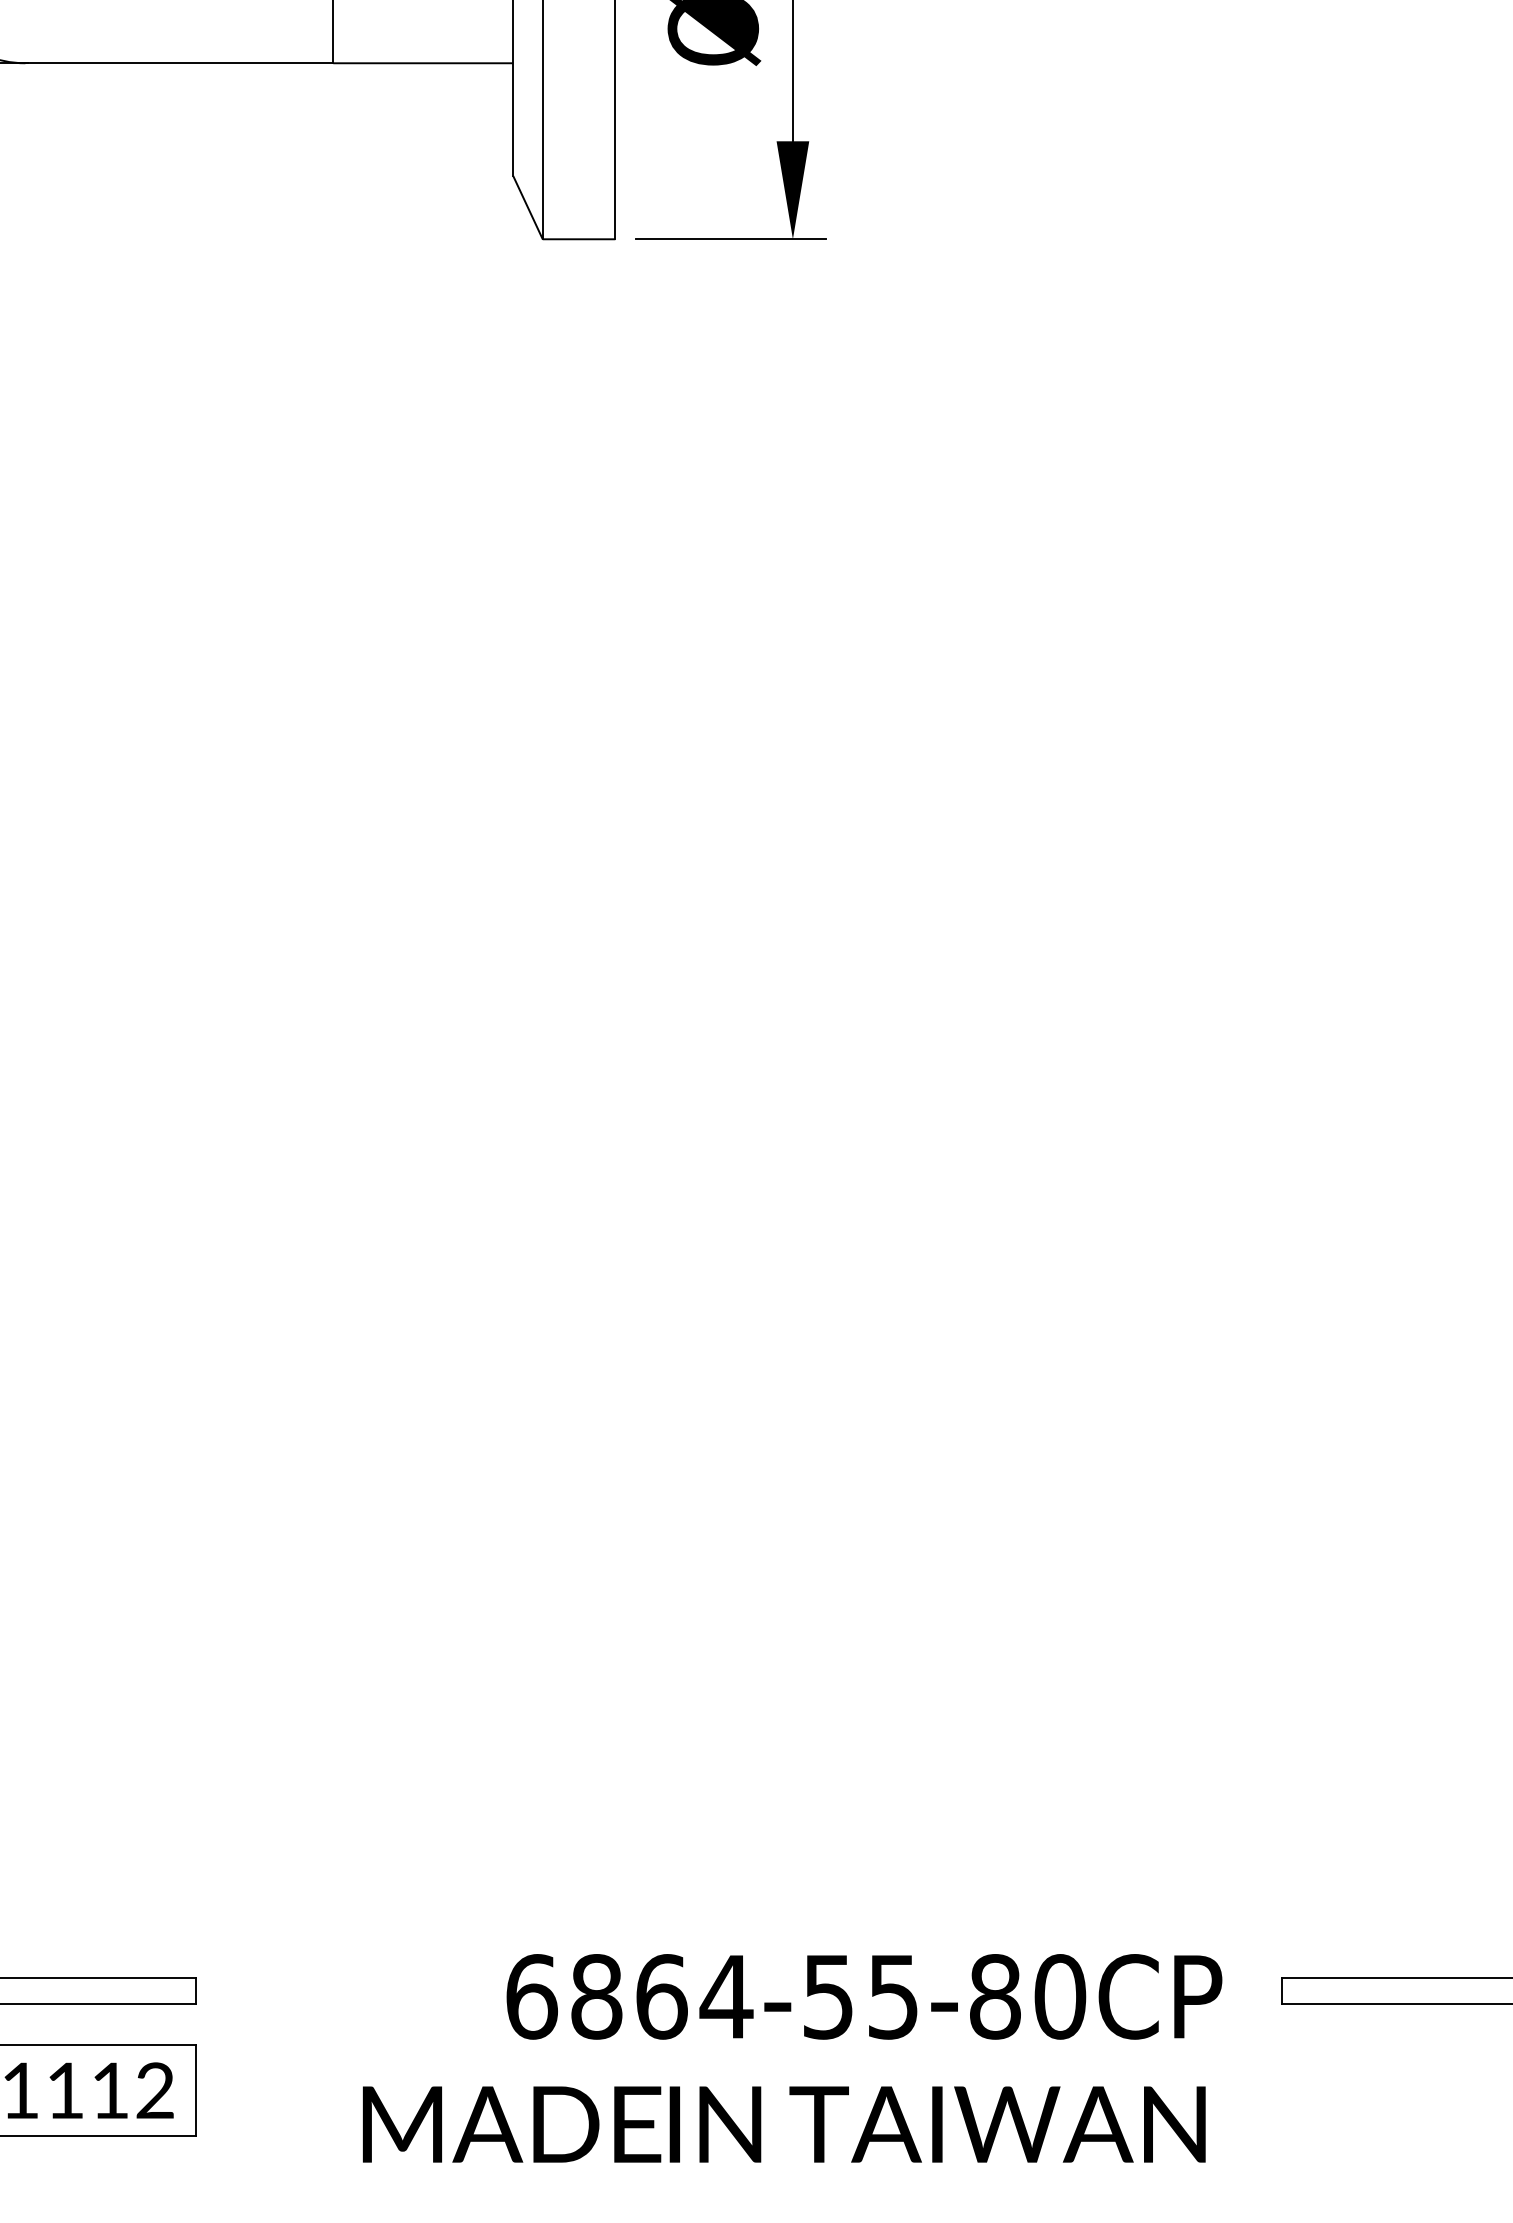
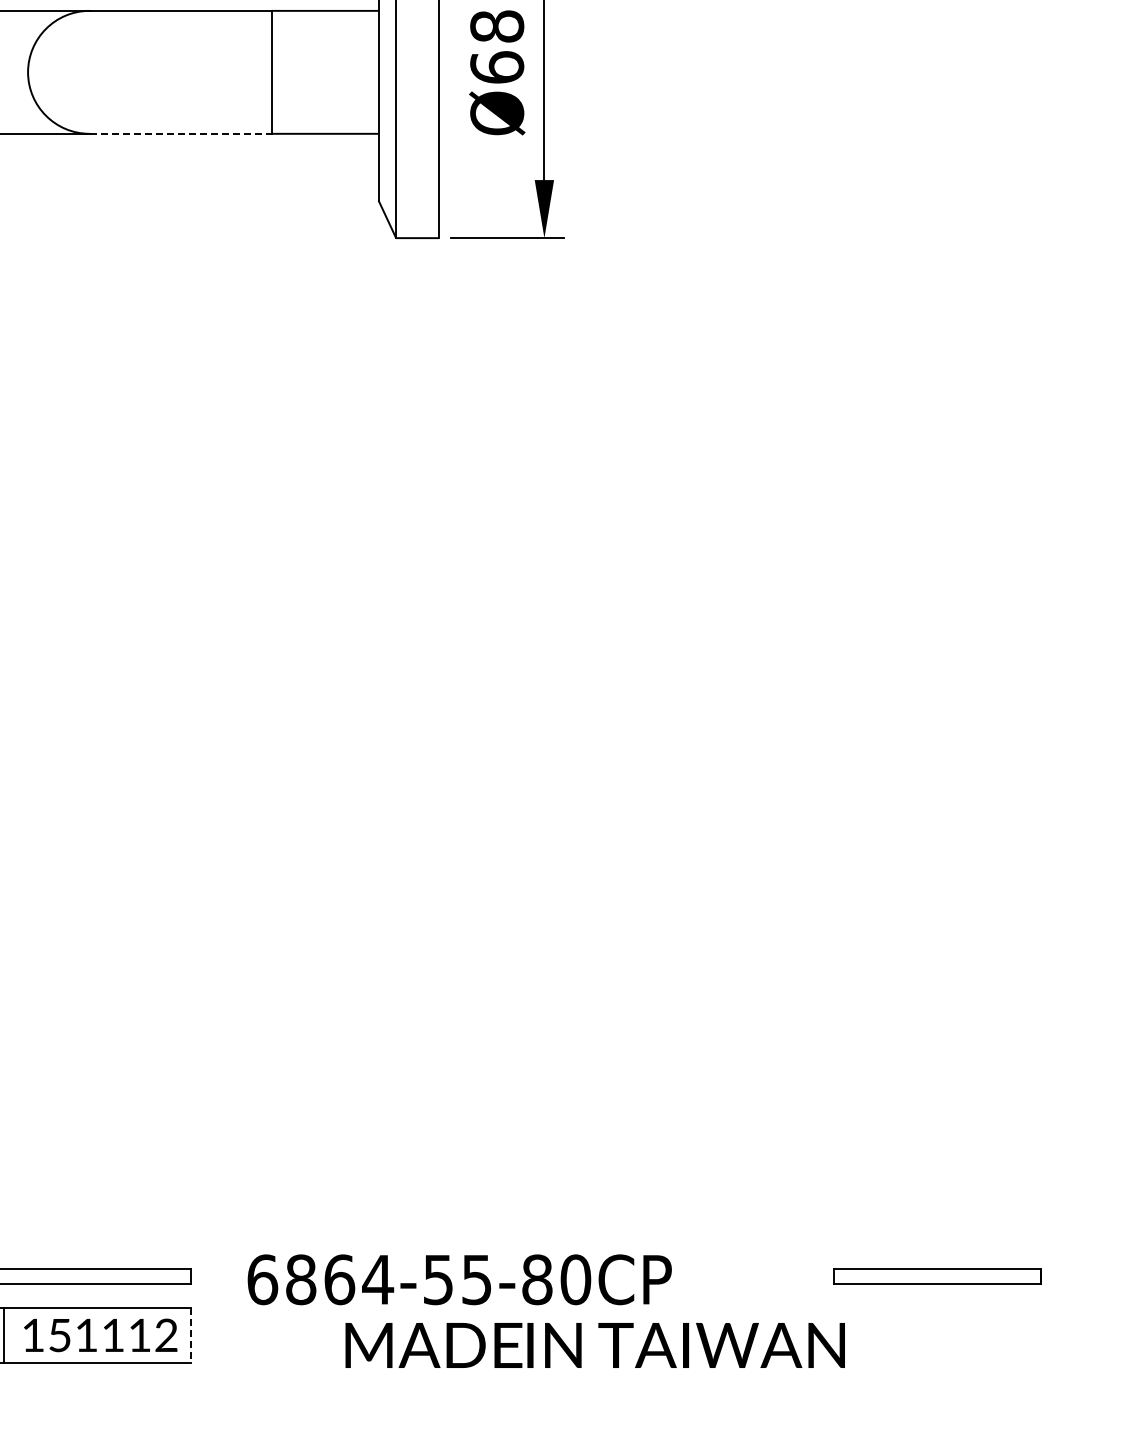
line: (180, 62) -> (181, 133), solid -> dashed
text: (863, 1996) -> (459, 1279), moved
line: (195, 2090) -> (190, 1335), solid -> dashed
text: (782, 2124) -> (594, 1345), moved

